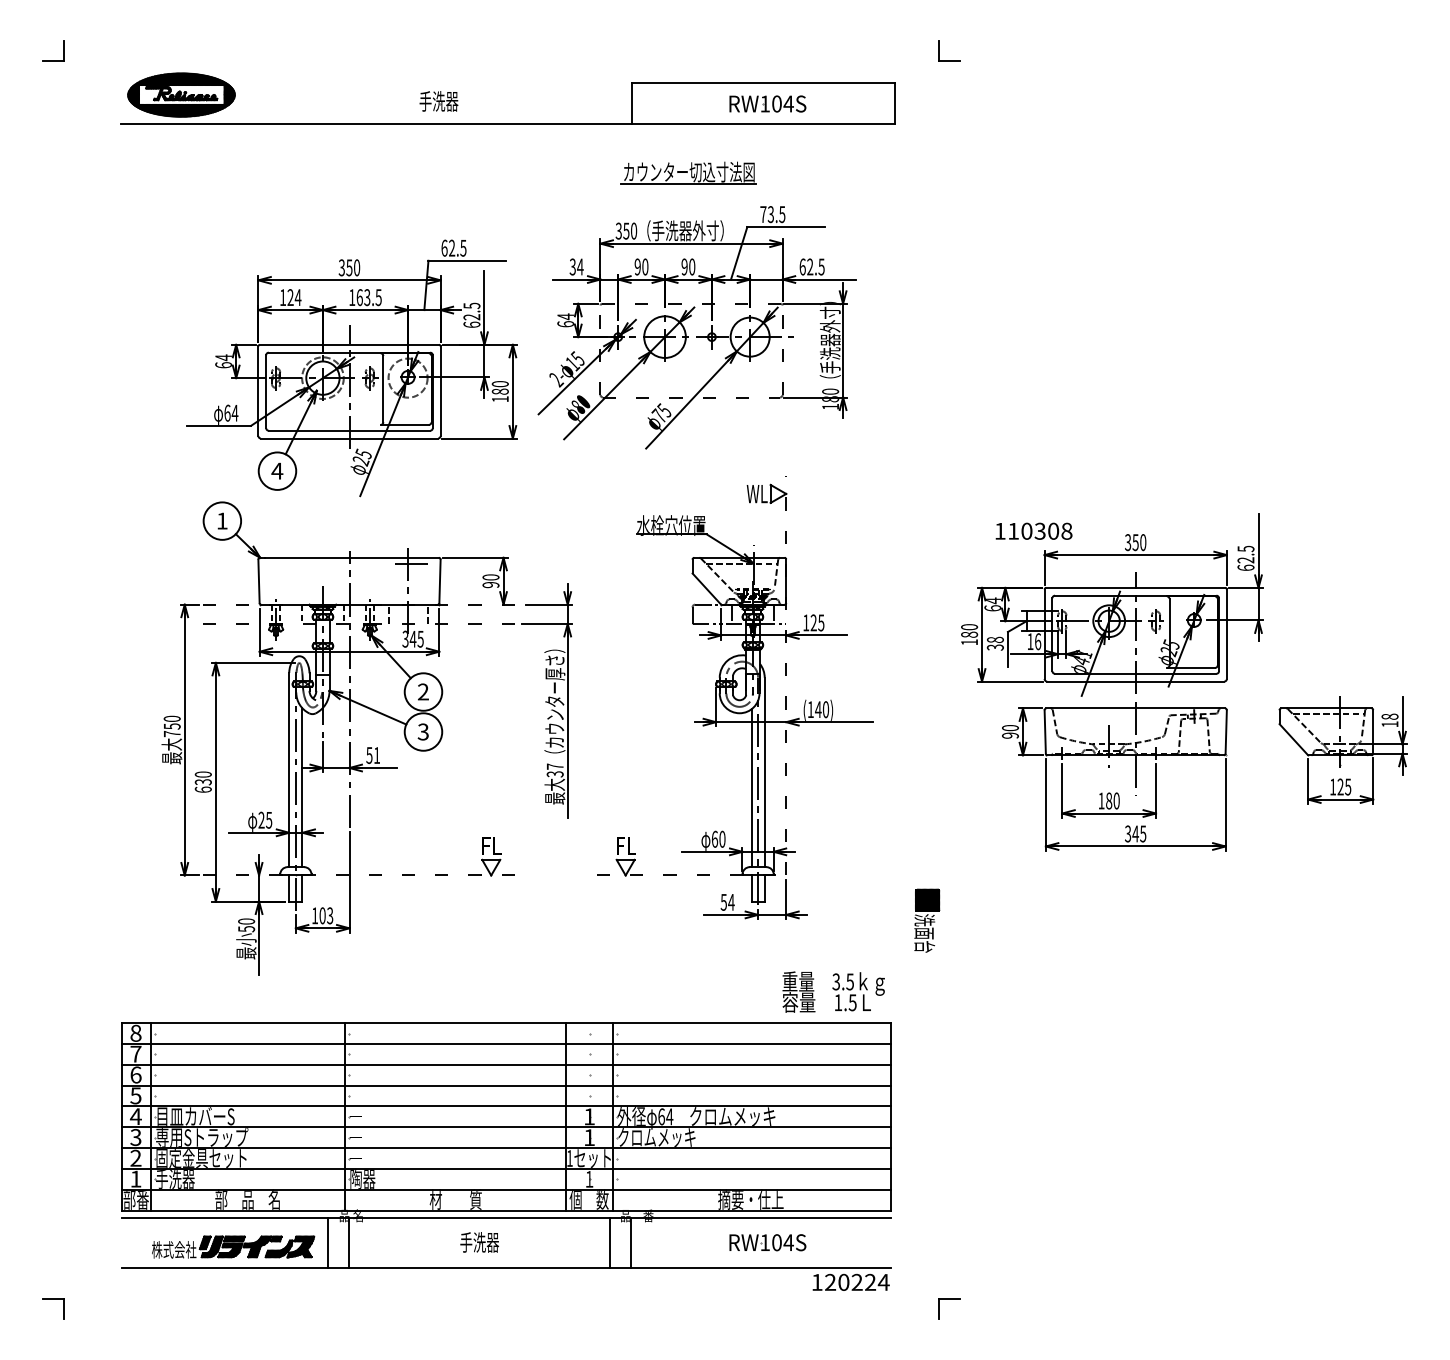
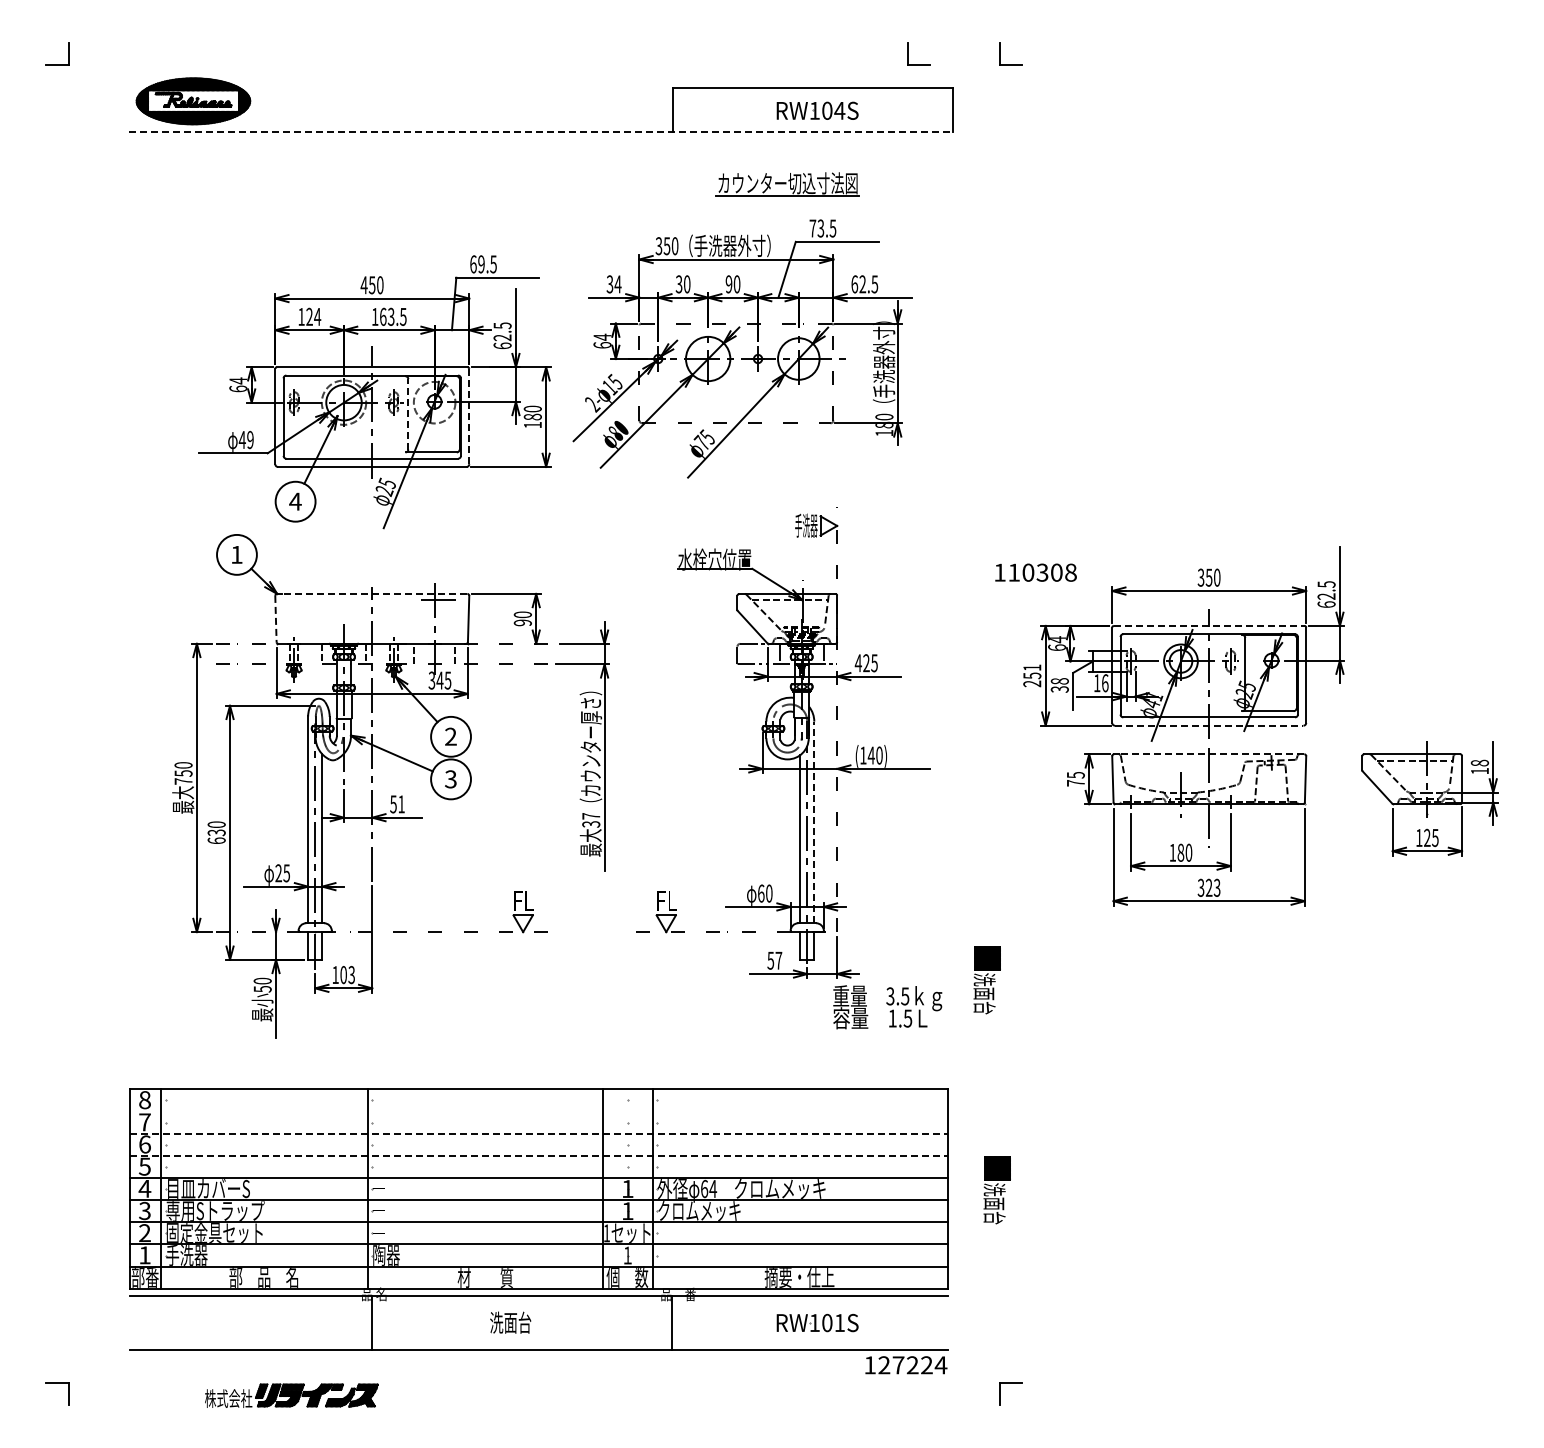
part: (853, 50) -> (908, 53), added
part: (438, 101) -> (467, 108), removed
line: (508, 124) -> (541, 132), solid -> dashed
part: (688, 173) -> (787, 184), moved
text: (452, 248) -> (481, 264), 62.5 -> 69.5
text: (637, 267) -> (678, 284), 90 -> 30
text: (341, 268) -> (363, 285), 350 -> 450
line: (383, 388) -> (408, 413), solid -> dashed
line: (440, 391) -> (469, 416), solid -> dashed
text: (231, 412) -> (246, 439), 64 -> 49
text: (757, 493) -> (806, 525), WL -> 手洗器
text: (1033, 531) -> (1035, 572), moved
line: (351, 557) -> (374, 593), solid -> dashed
line: (258, 581) -> (275, 619), solid -> dashed
line: (1135, 587) -> (1209, 625), solid -> dashed
text: (805, 623) -> (857, 663), 125 -> 425
text: (969, 634) -> (1032, 675), 180 -> 251
line: (1135, 681) -> (1209, 725), solid -> dashed
line: (1137, 708) -> (1211, 754), solid -> dashed
text: (1010, 731) -> (1075, 778), 90 -> 75
line: (764, 772) -> (814, 822), solid -> dashed
text: (1138, 833) -> (1212, 887), 345 -> 323
text: (731, 902) -> (778, 960), 54 -> 57
text: (833, 992) -> (887, 1007), moved
line: (506, 1044) -> (539, 1111), removed
line: (506, 1064) -> (539, 1133), solid -> dashed
line: (506, 1085) -> (539, 1155), solid -> dashed
part: (935, 1118) -> (996, 1190), added
line: (328, 1242) -> (349, 1322), removed
text: (479, 1242) -> (510, 1322), 手洗器 -> 洗面台
line: (609, 1242) -> (649, 1322), removed
text: (788, 1242) -> (839, 1322), RW104S -> RW101S
part: (233, 1246) -> (291, 1395), moved
text: (843, 1282) -> (898, 1365), 120224 -> 127224

